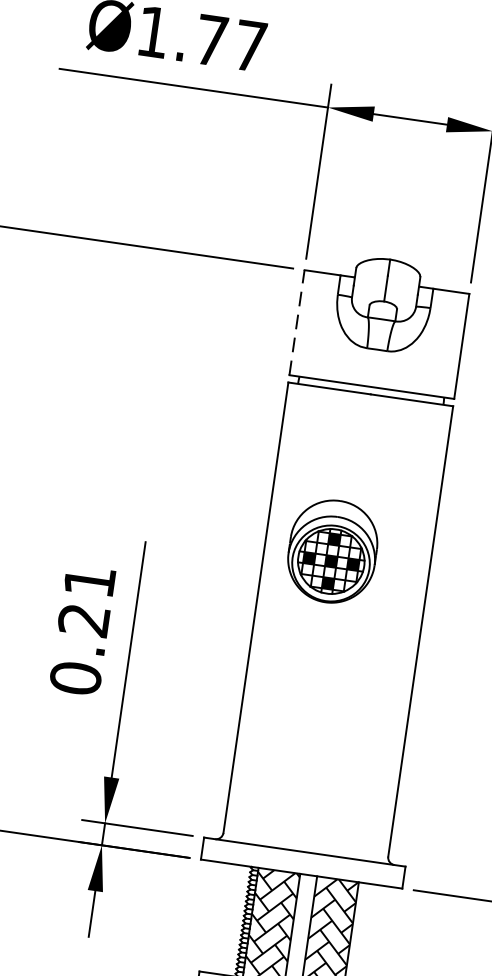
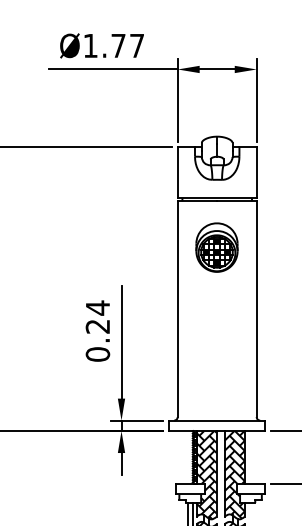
line: (296, 322) -> (177, 172), dashed -> solid
part: (331, 551) -> (216, 247), moved
text: (88, 580) -> (97, 307), 0.21 -> 0.24

